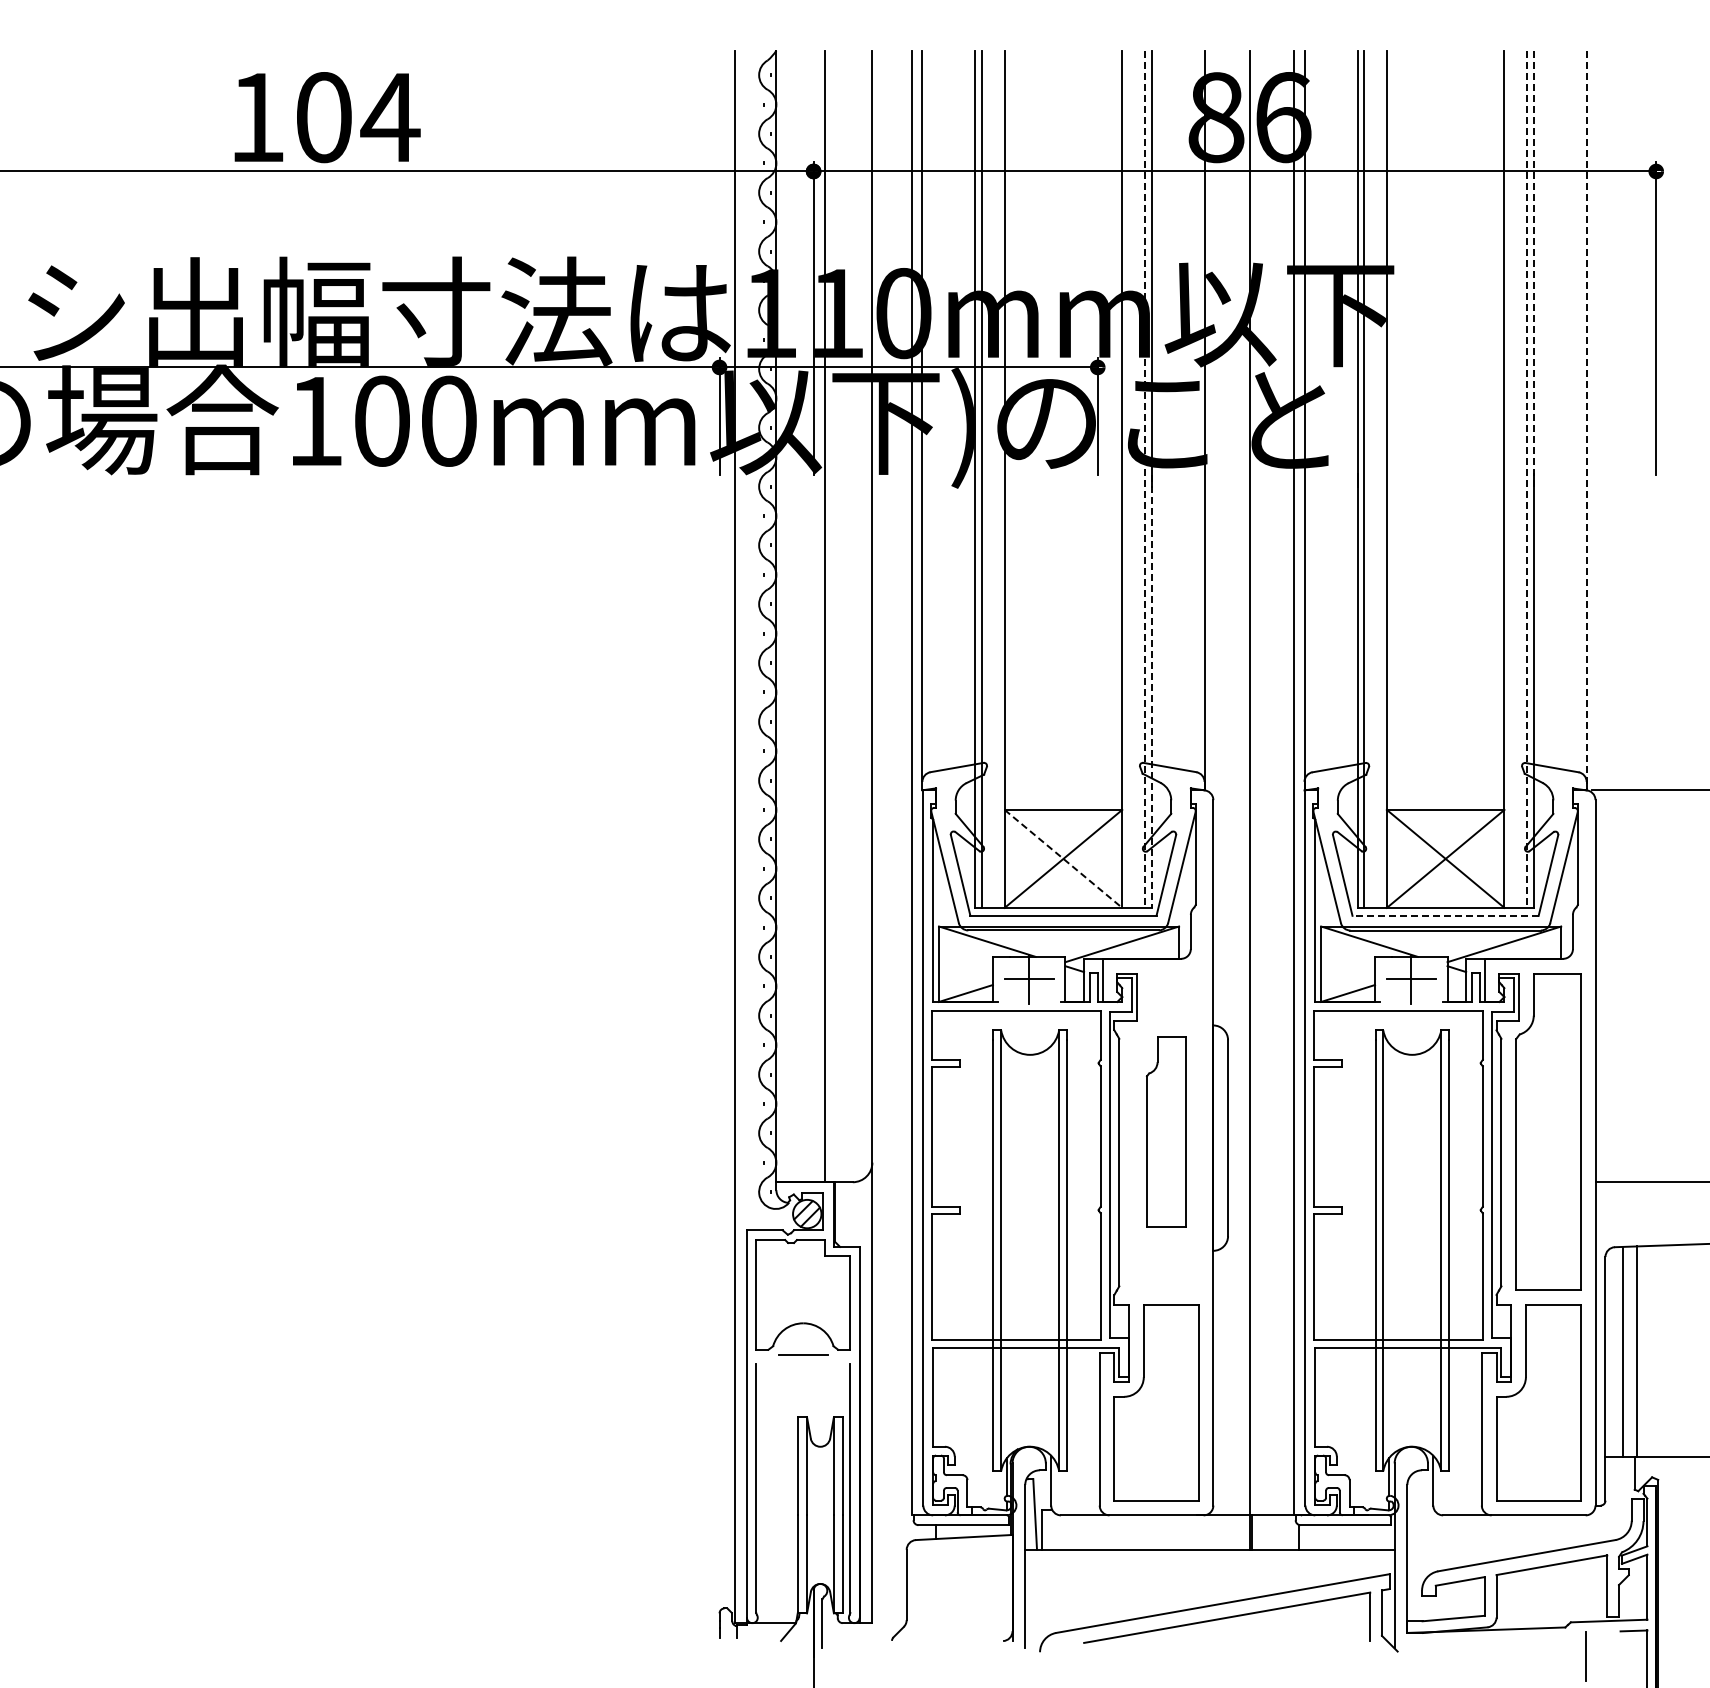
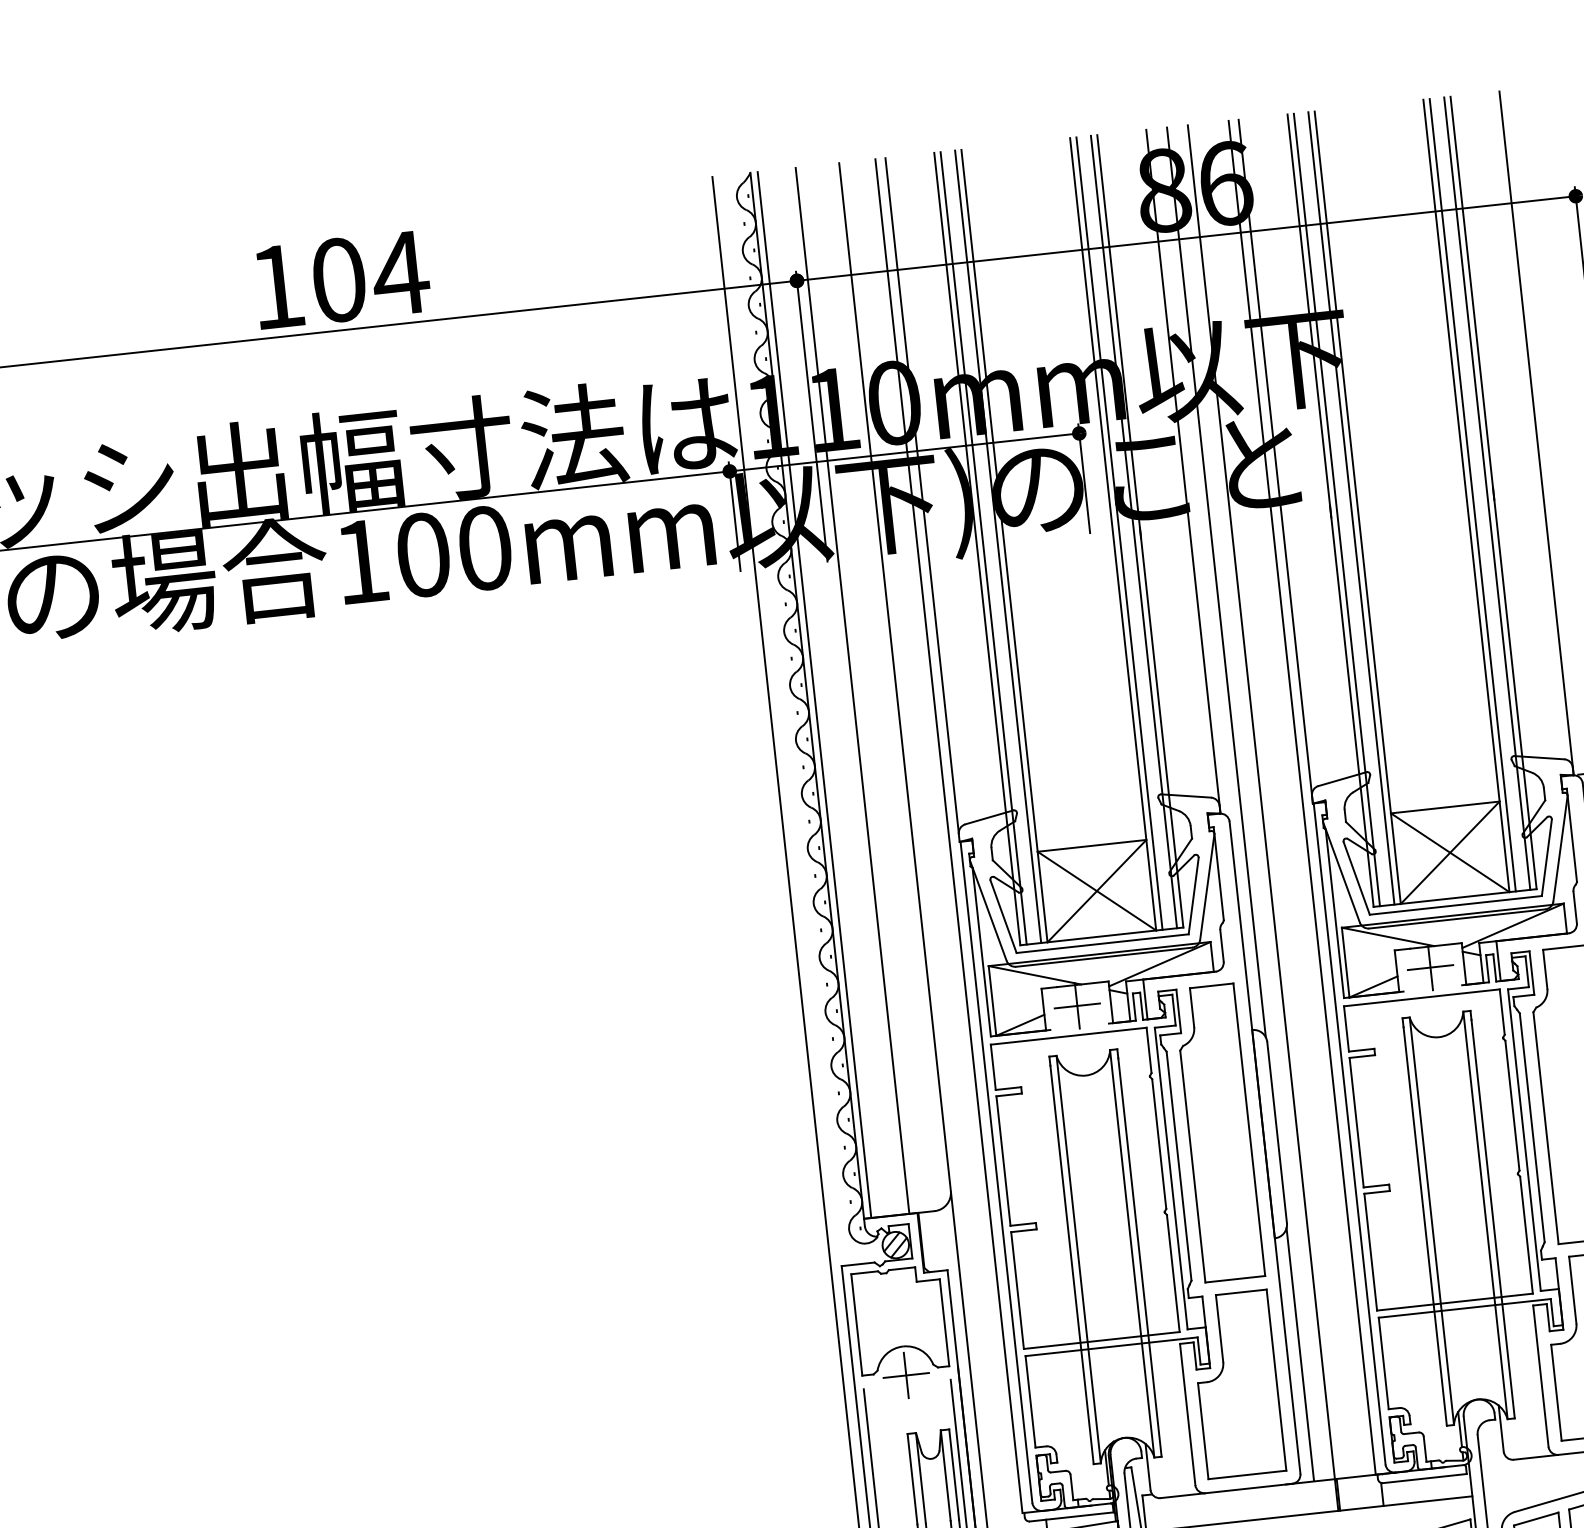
line: (1533, 269) -> (1472, 299), dashed -> solid
line: (1586, 420) -> (1536, 433), dashed -> solid
line: (997, 478) -> (997, 546), added
line: (1129, 478) -> (1119, 532), added
line: (1380, 478) -> (1351, 507), added
line: (1511, 478) -> (1472, 494), added
line: (1144, 479) -> (1133, 532), dashed -> solid
line: (1527, 479) -> (1487, 493), dashed -> solid
line: (1227, 542) -> (1216, 582), added
line: (784, 616) -> (814, 695), added
line: (1151, 692) -> (1161, 728), dashed -> solid
line: (1063, 858) -> (1096, 890), dashed -> solid
line: (1445, 915) -> (1455, 905), dashed -> solid
part: (1166, 1131) -> (1219, 1132), size x1.67
line: (803, 1354) -> (906, 1375), added
line: (1227, 1377) -> (1300, 1353), added

